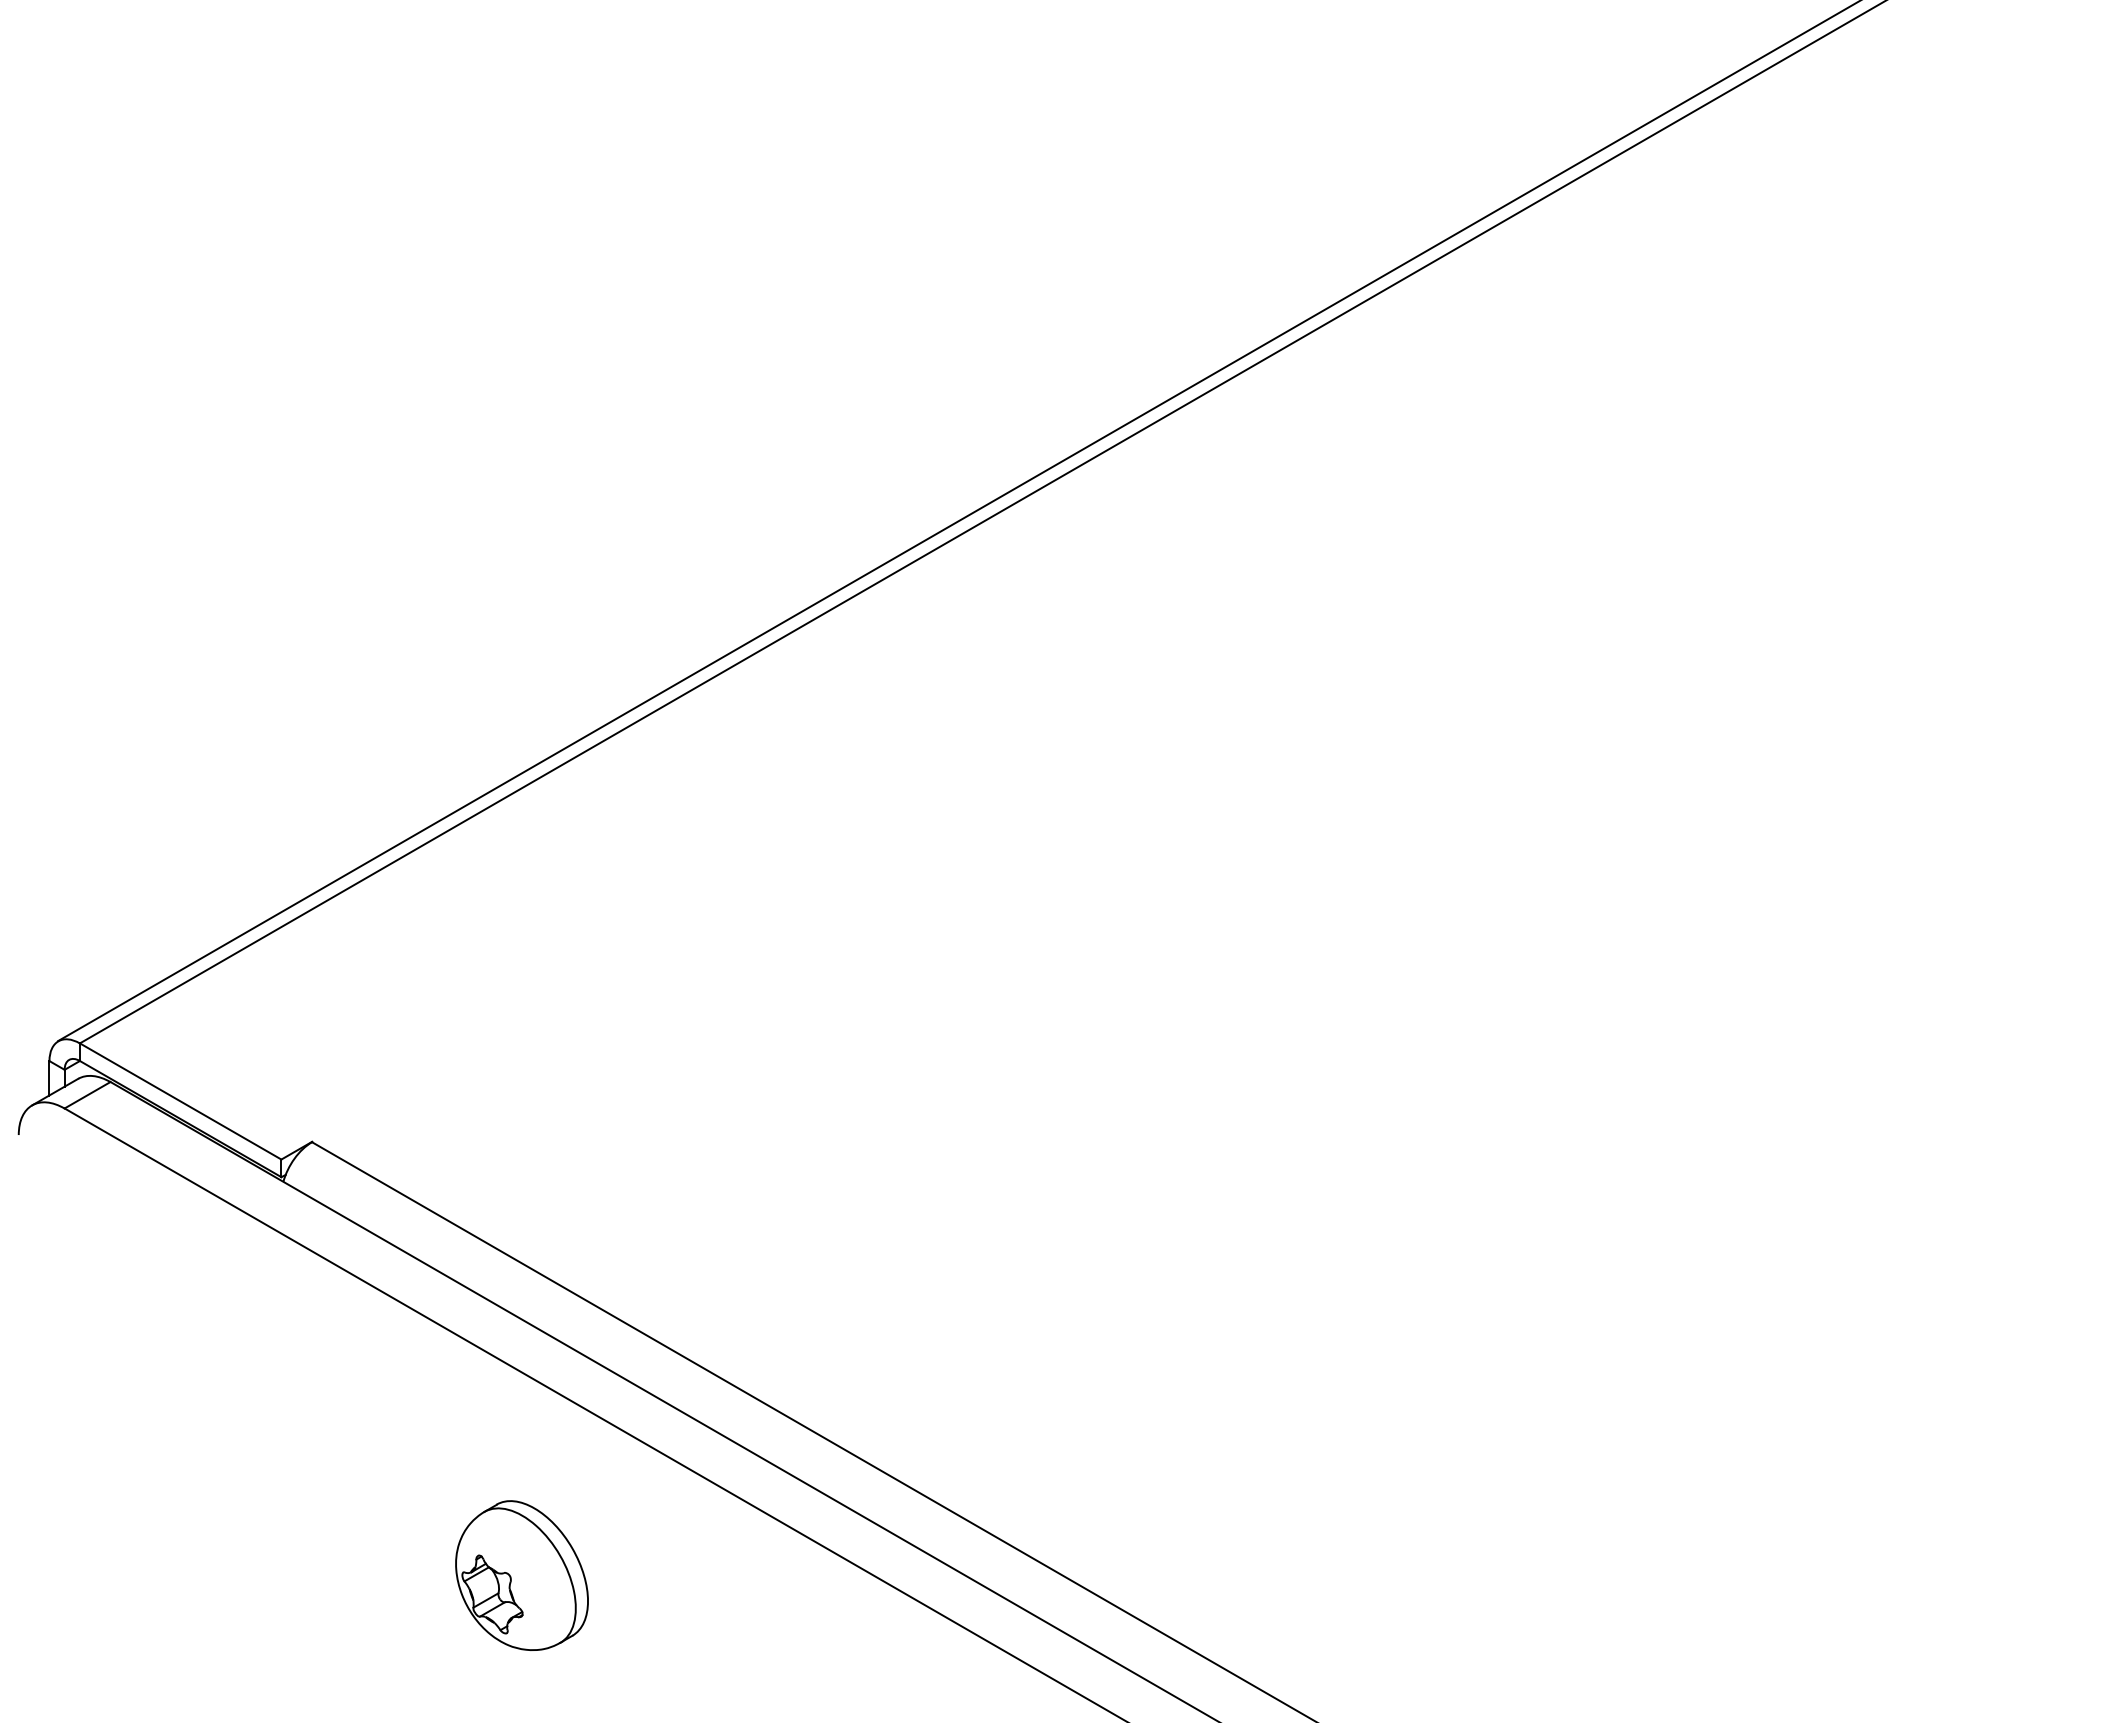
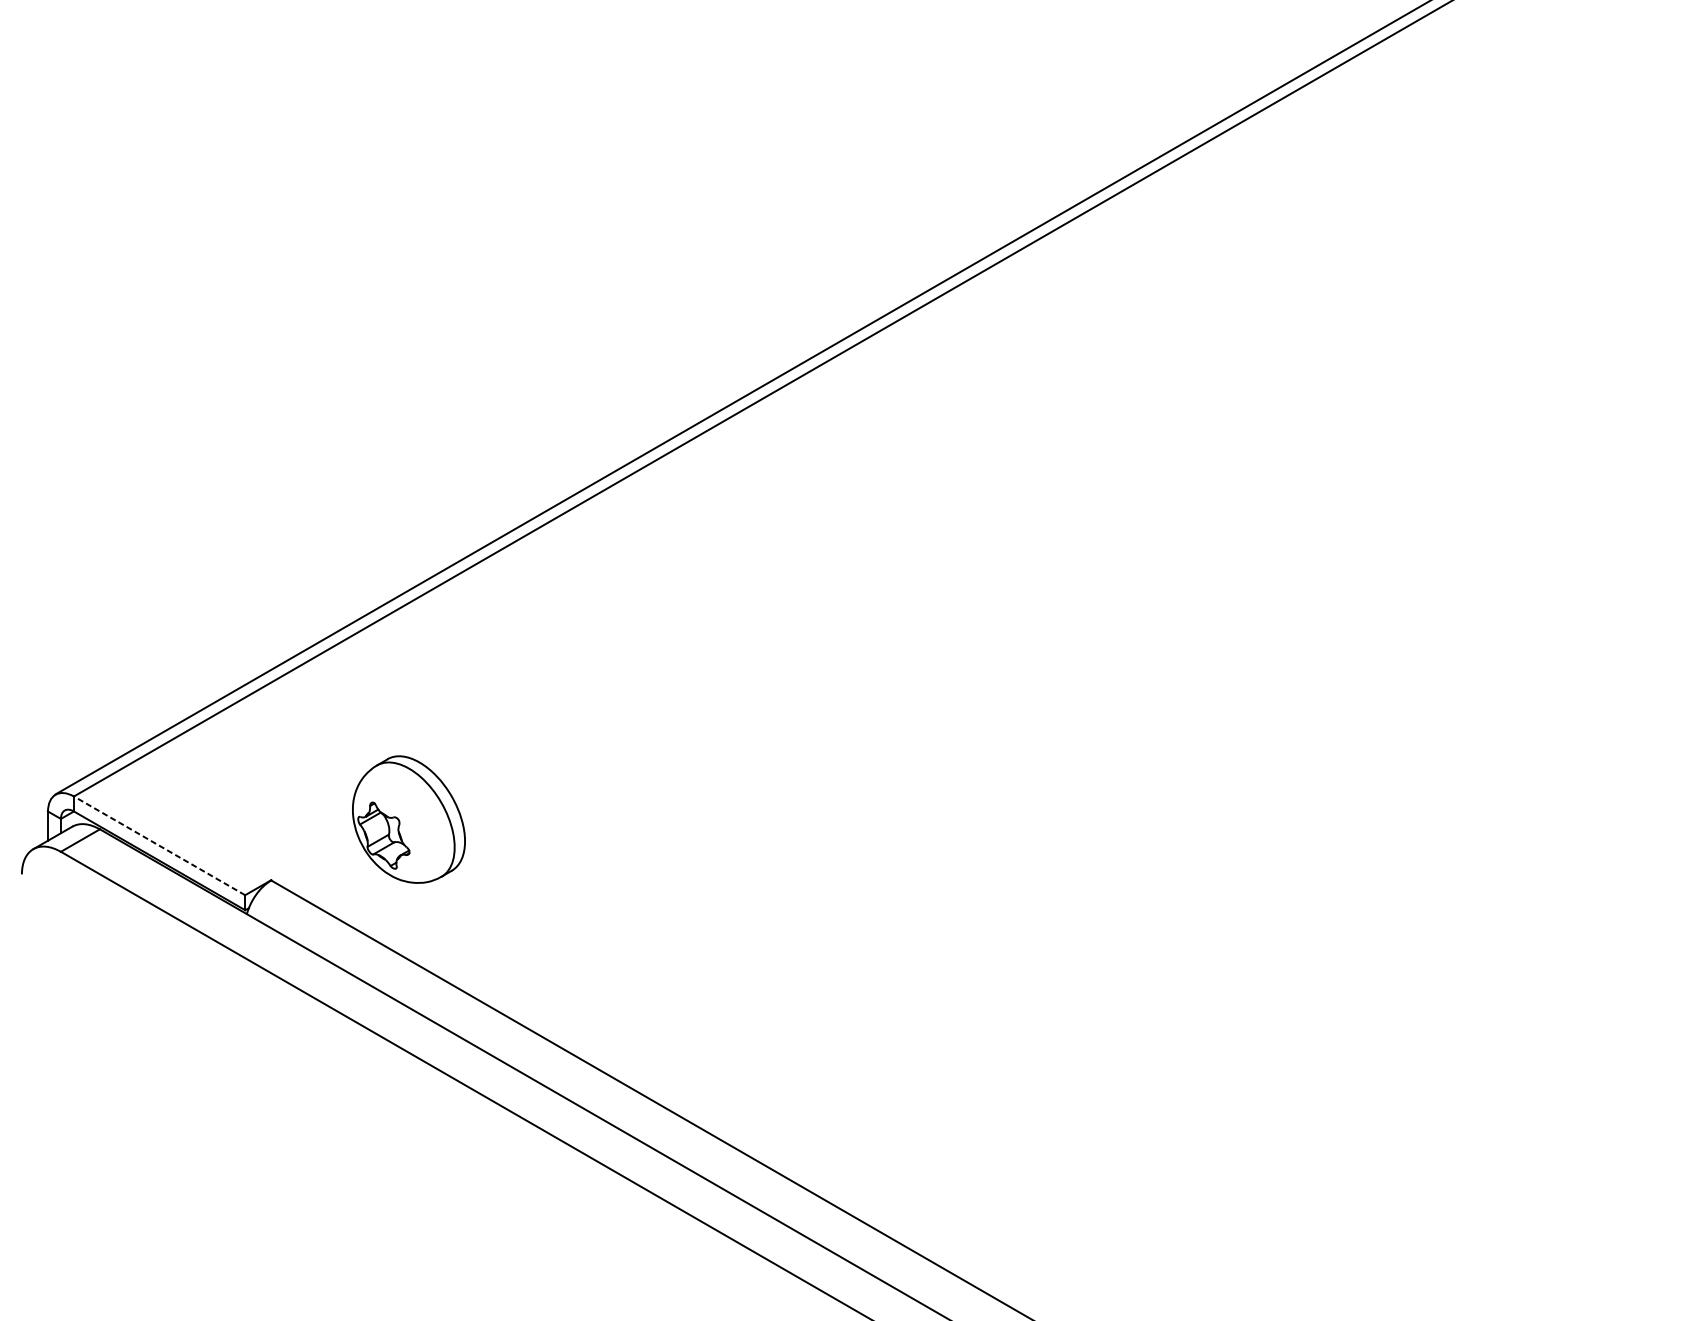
line: (180, 1101) -> (159, 845), solid -> dashed
part: (521, 1575) -> (408, 819), moved

